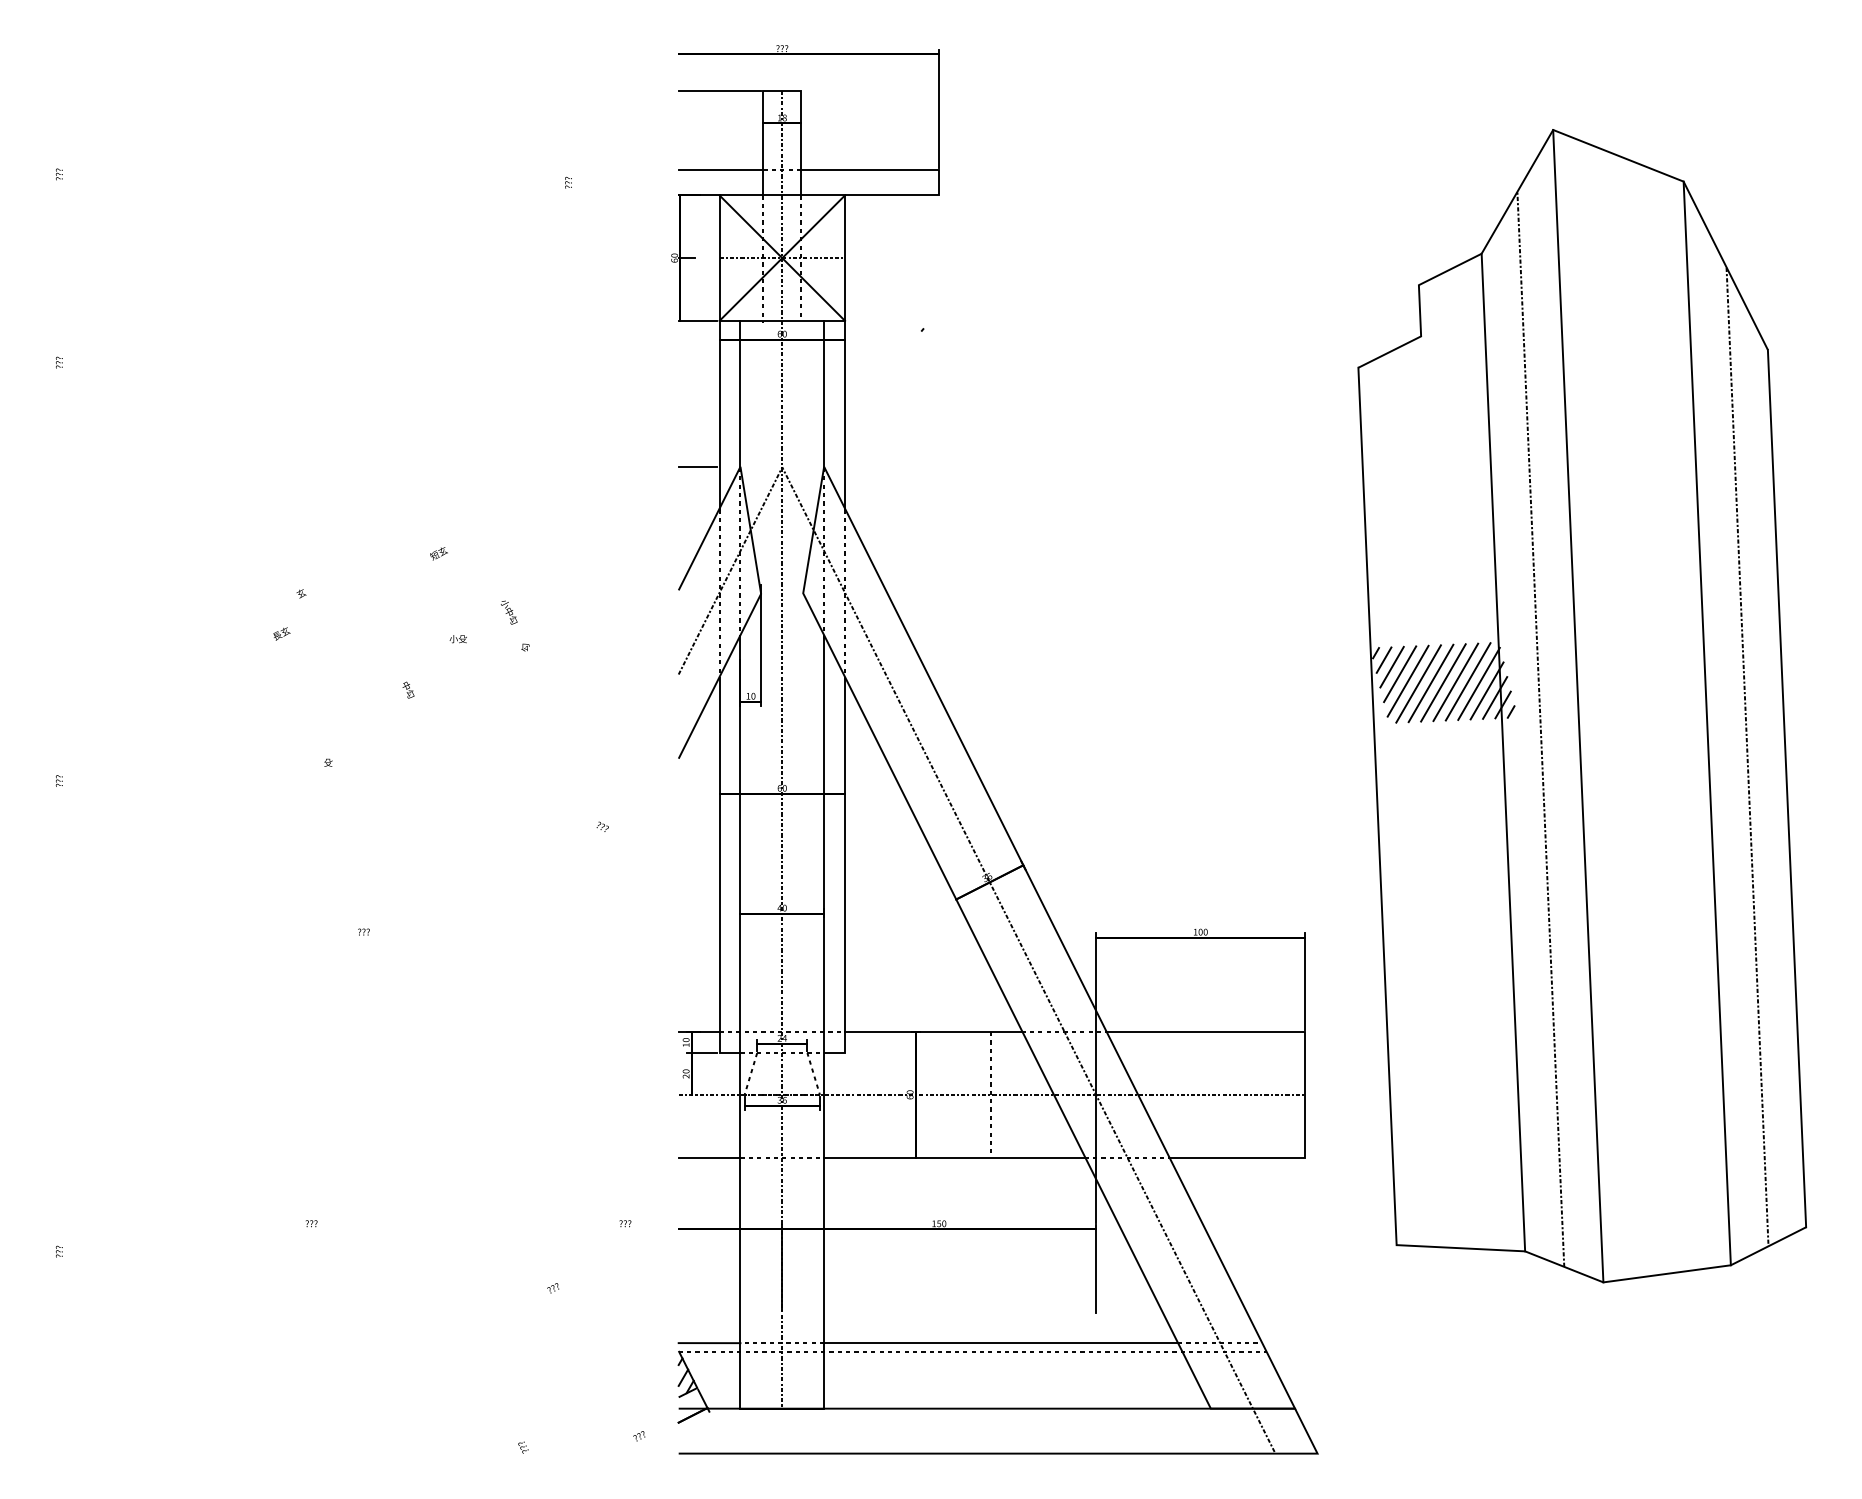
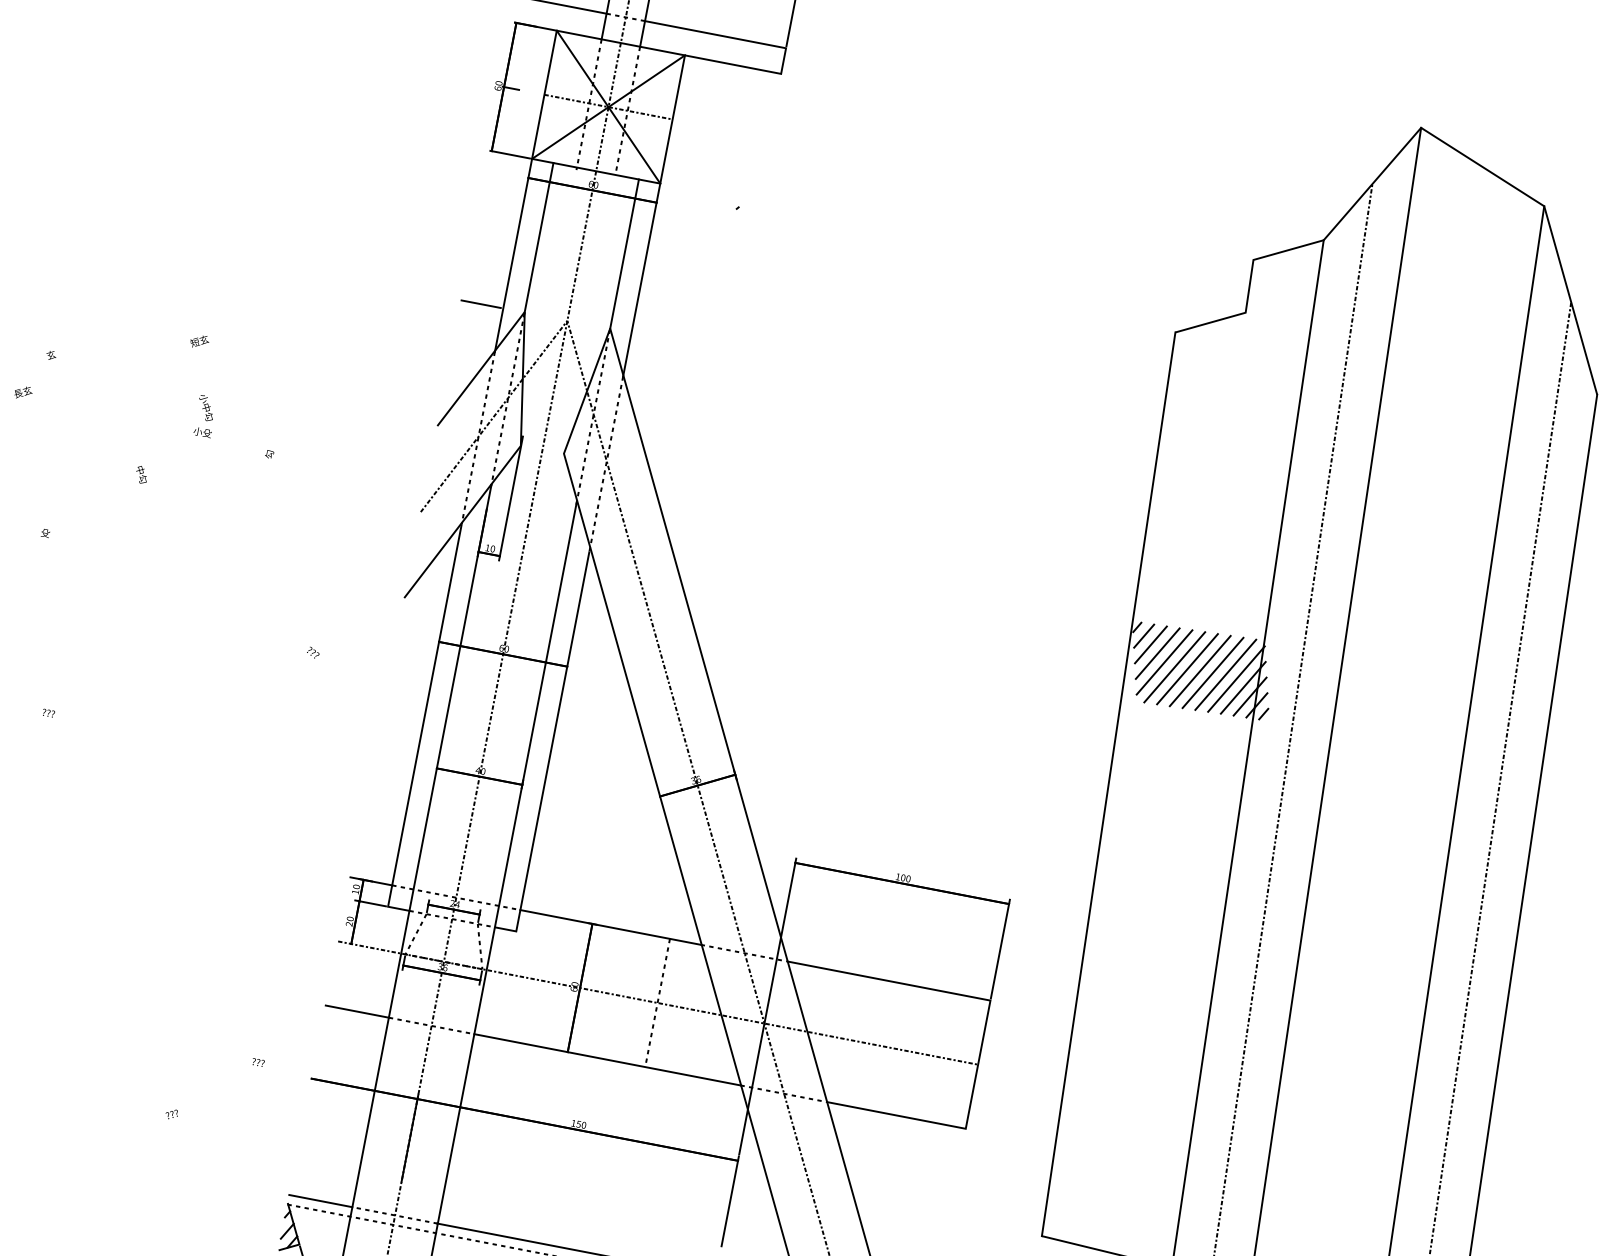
text: (509, 612) -> (206, 408), moved

